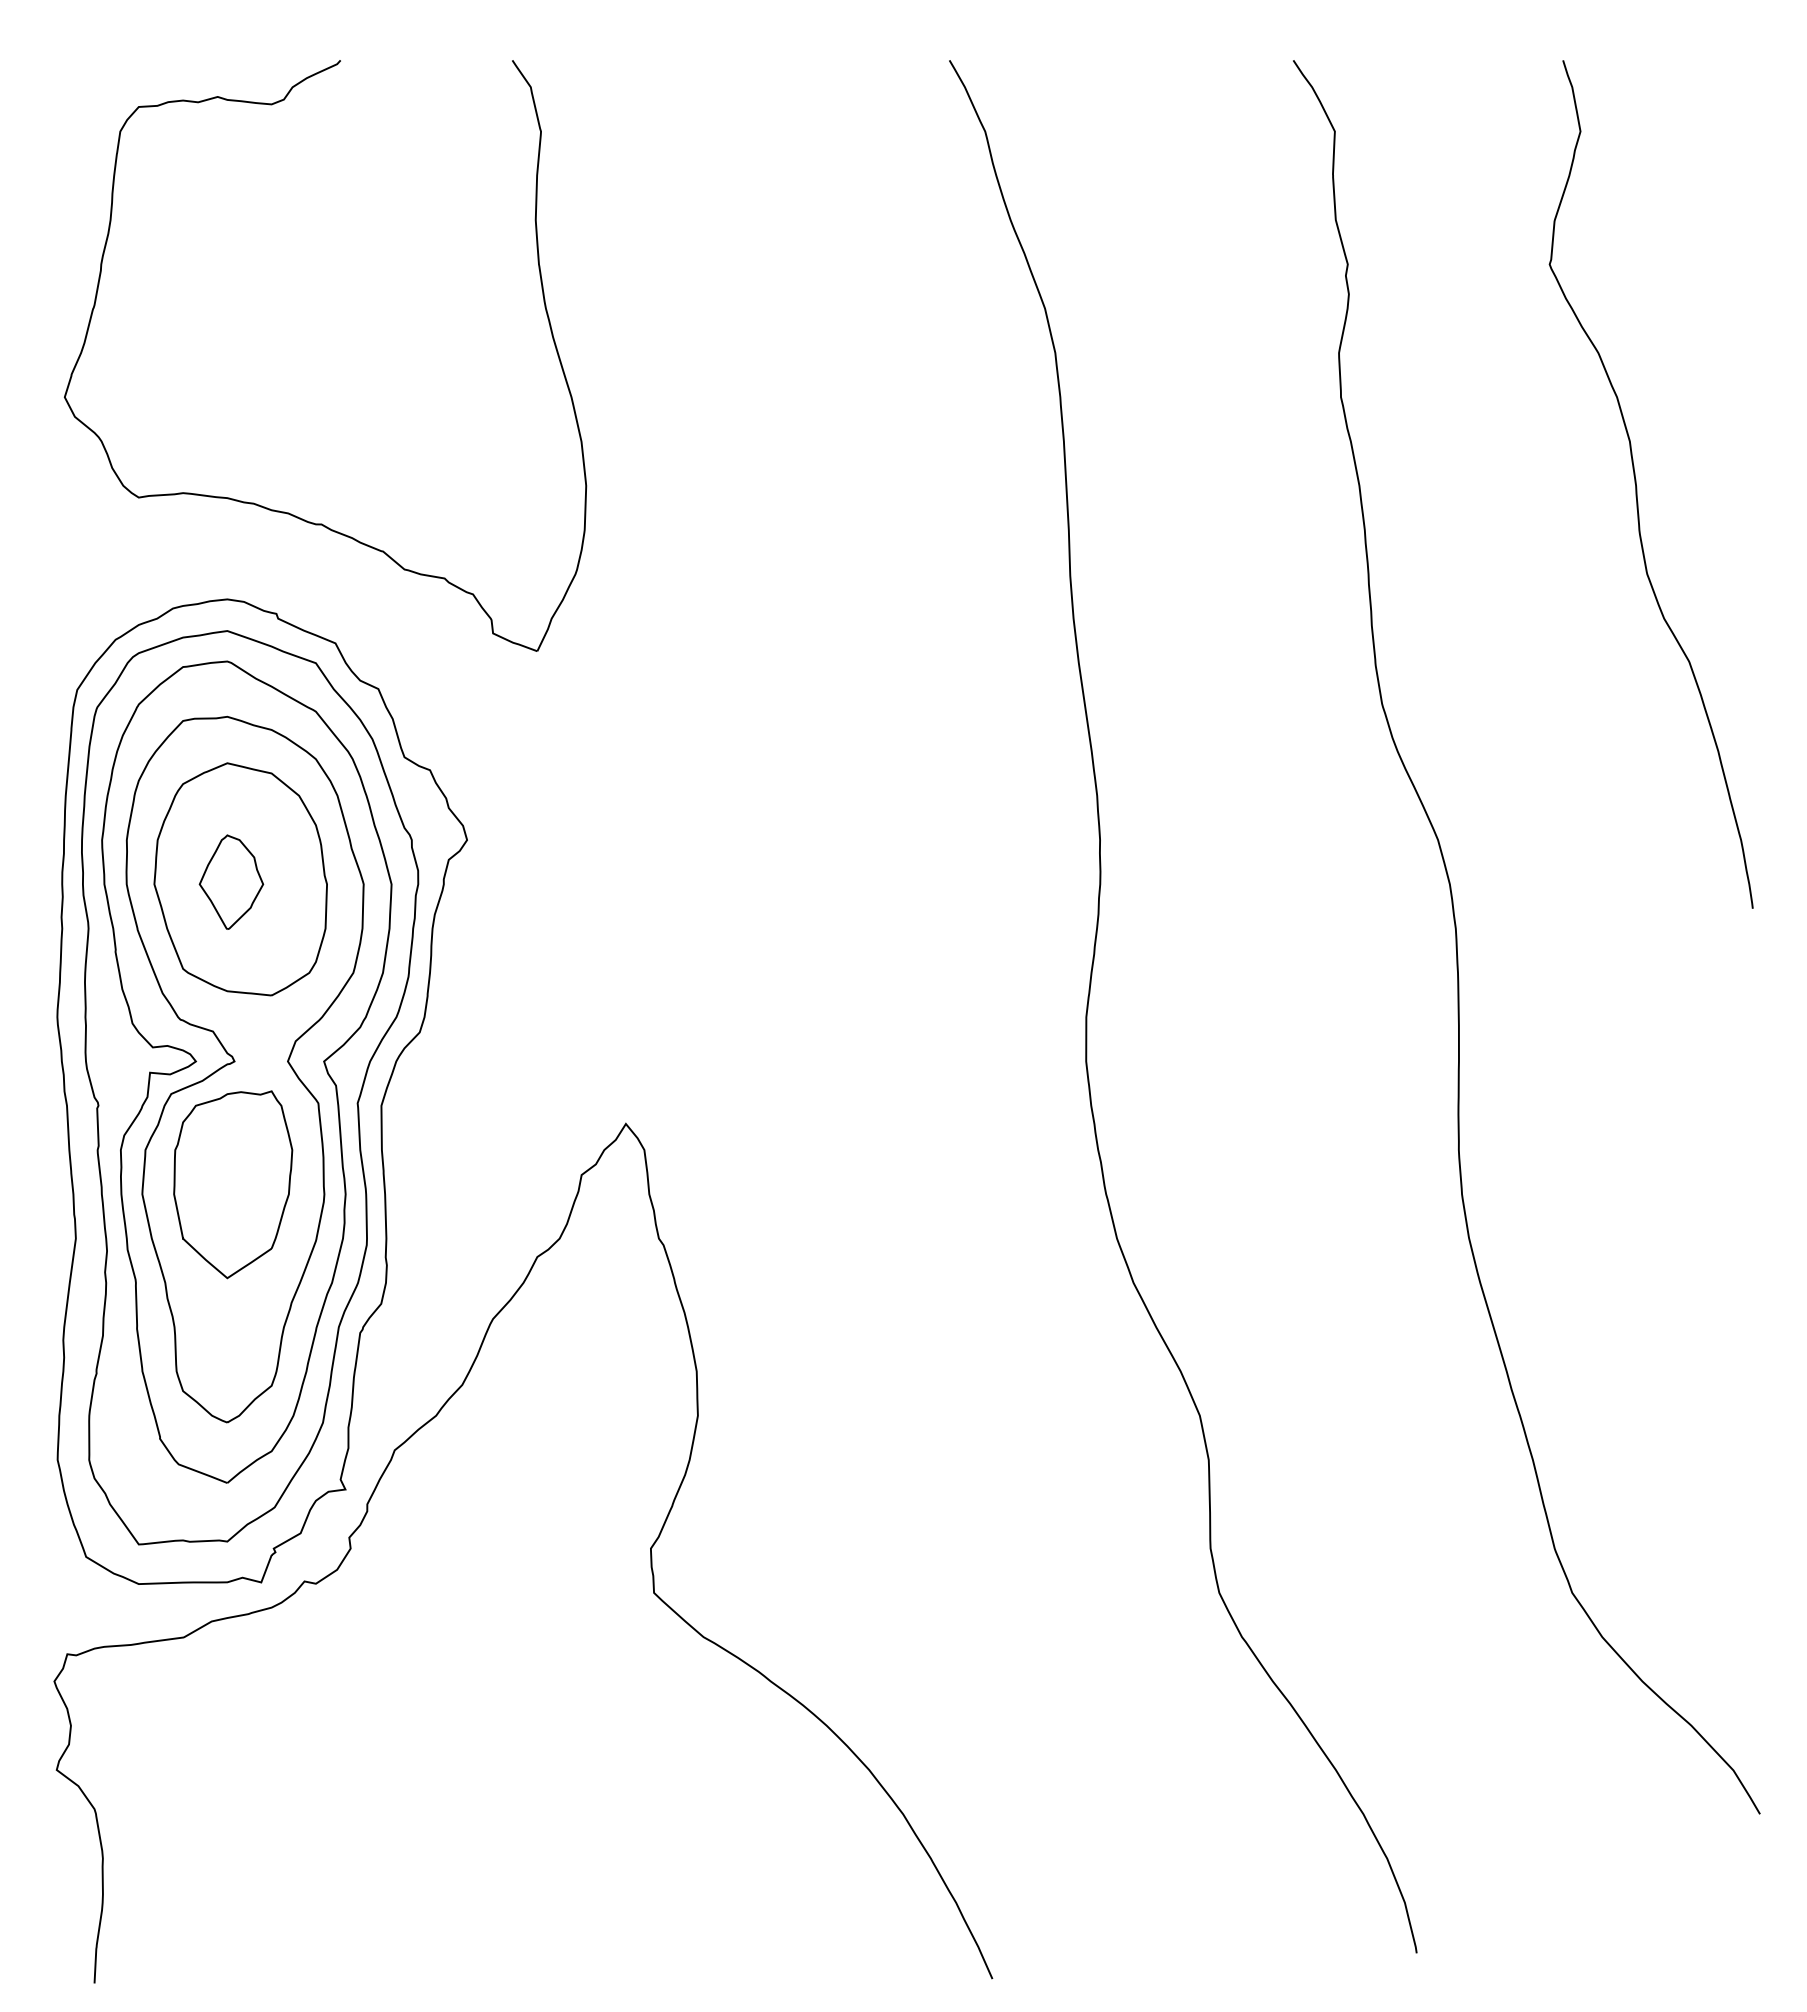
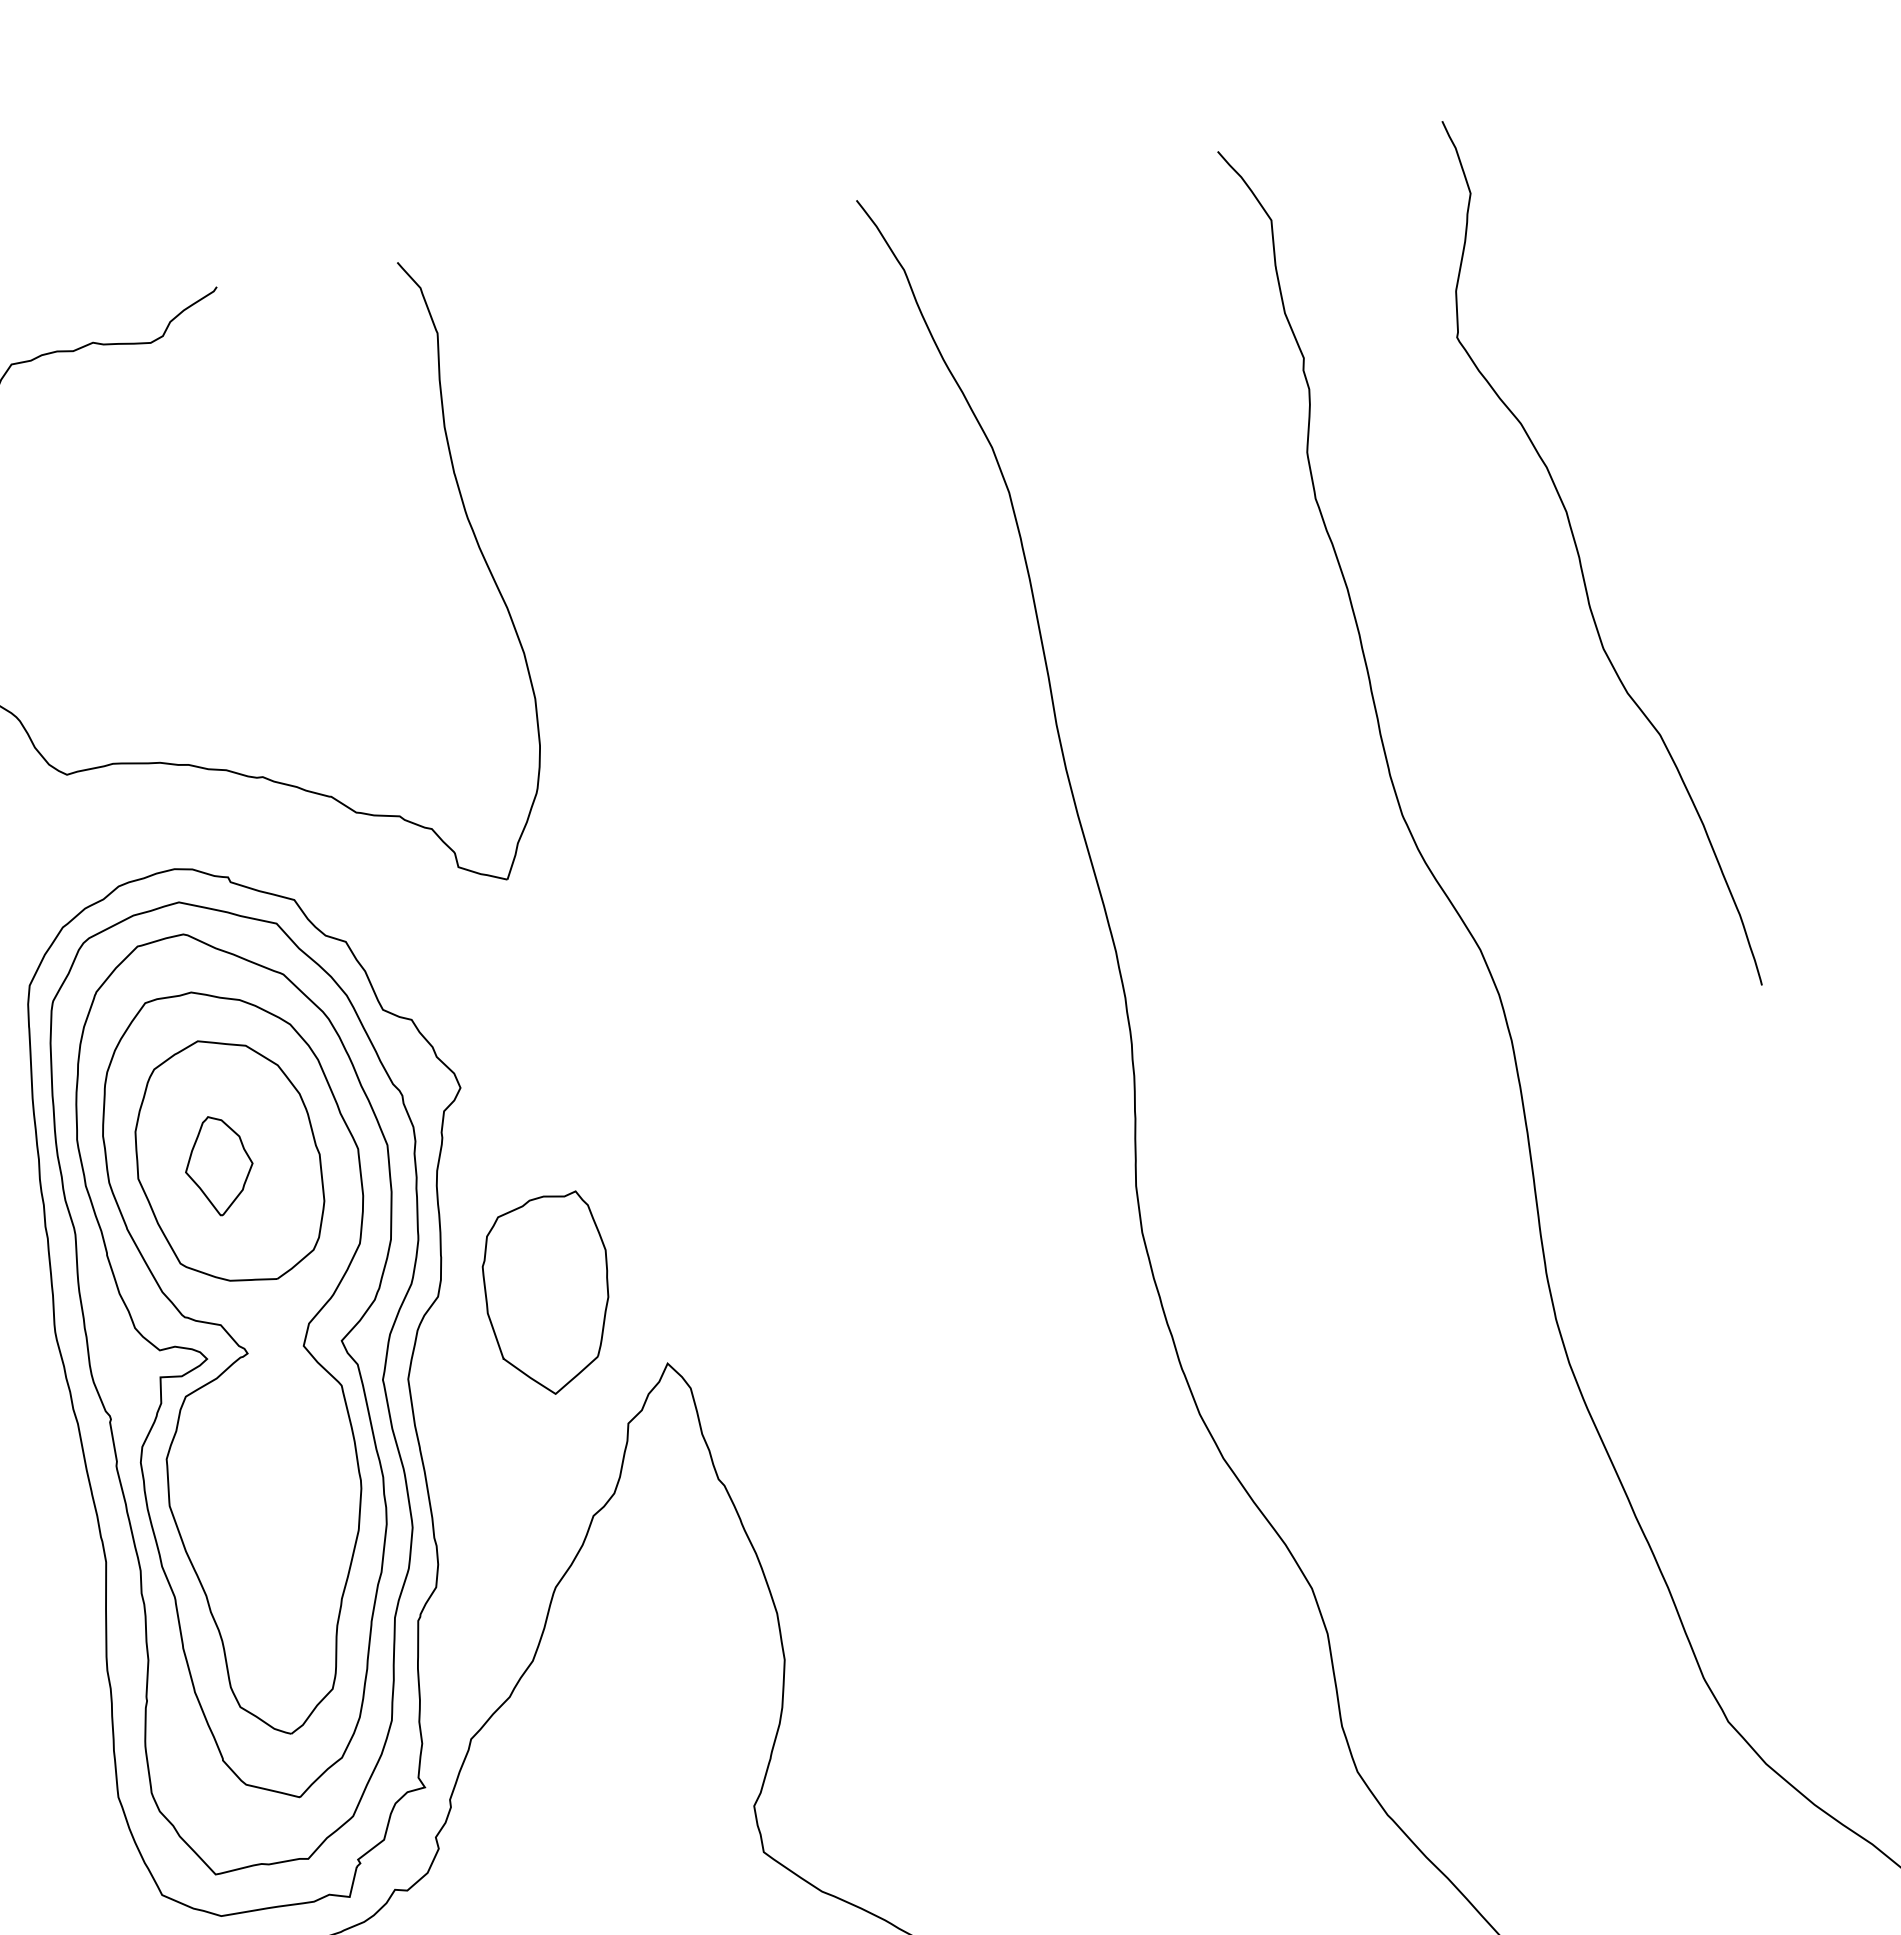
curve: (1637, 487) -> (1581, 559), moved
part: (233, 1184) -> (548, 1294), moved

